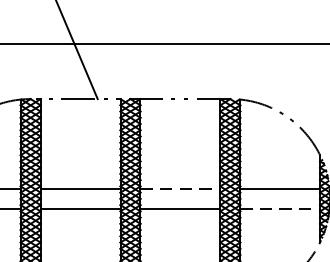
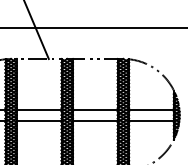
line: (180, 188) -> (95, 109), dashed -> solid
line: (280, 208) -> (151, 120), dashed -> solid

